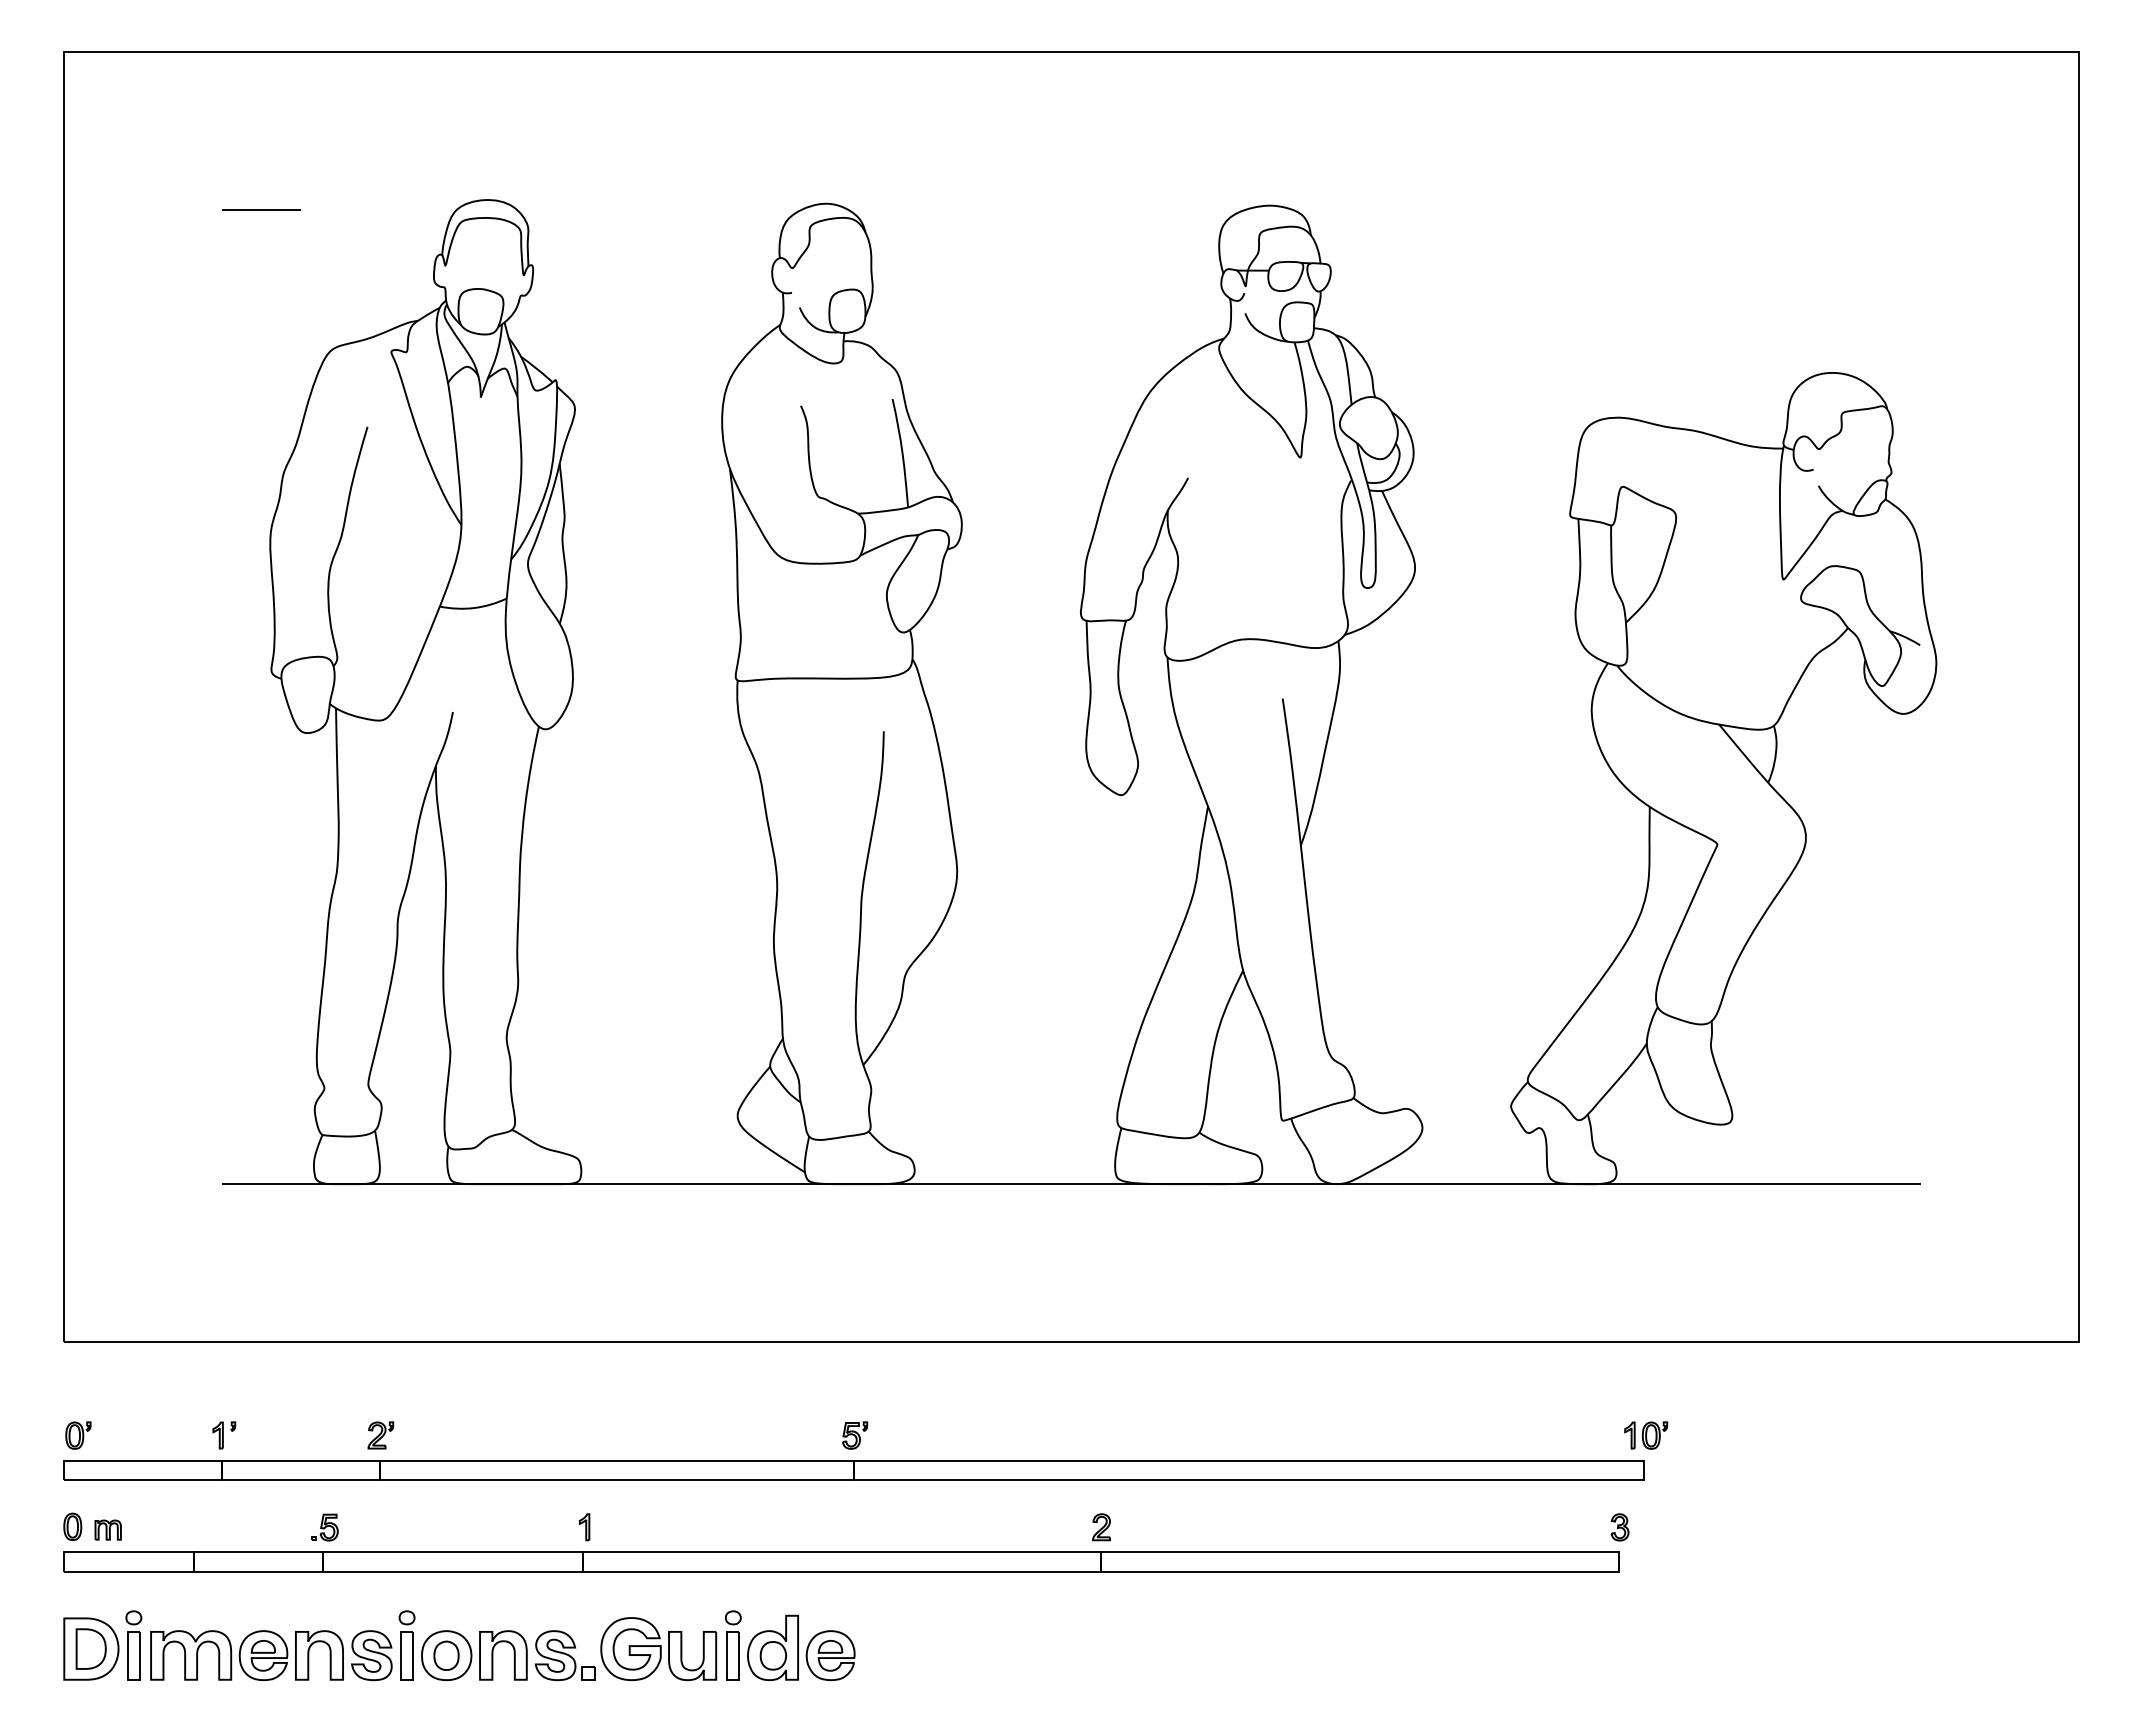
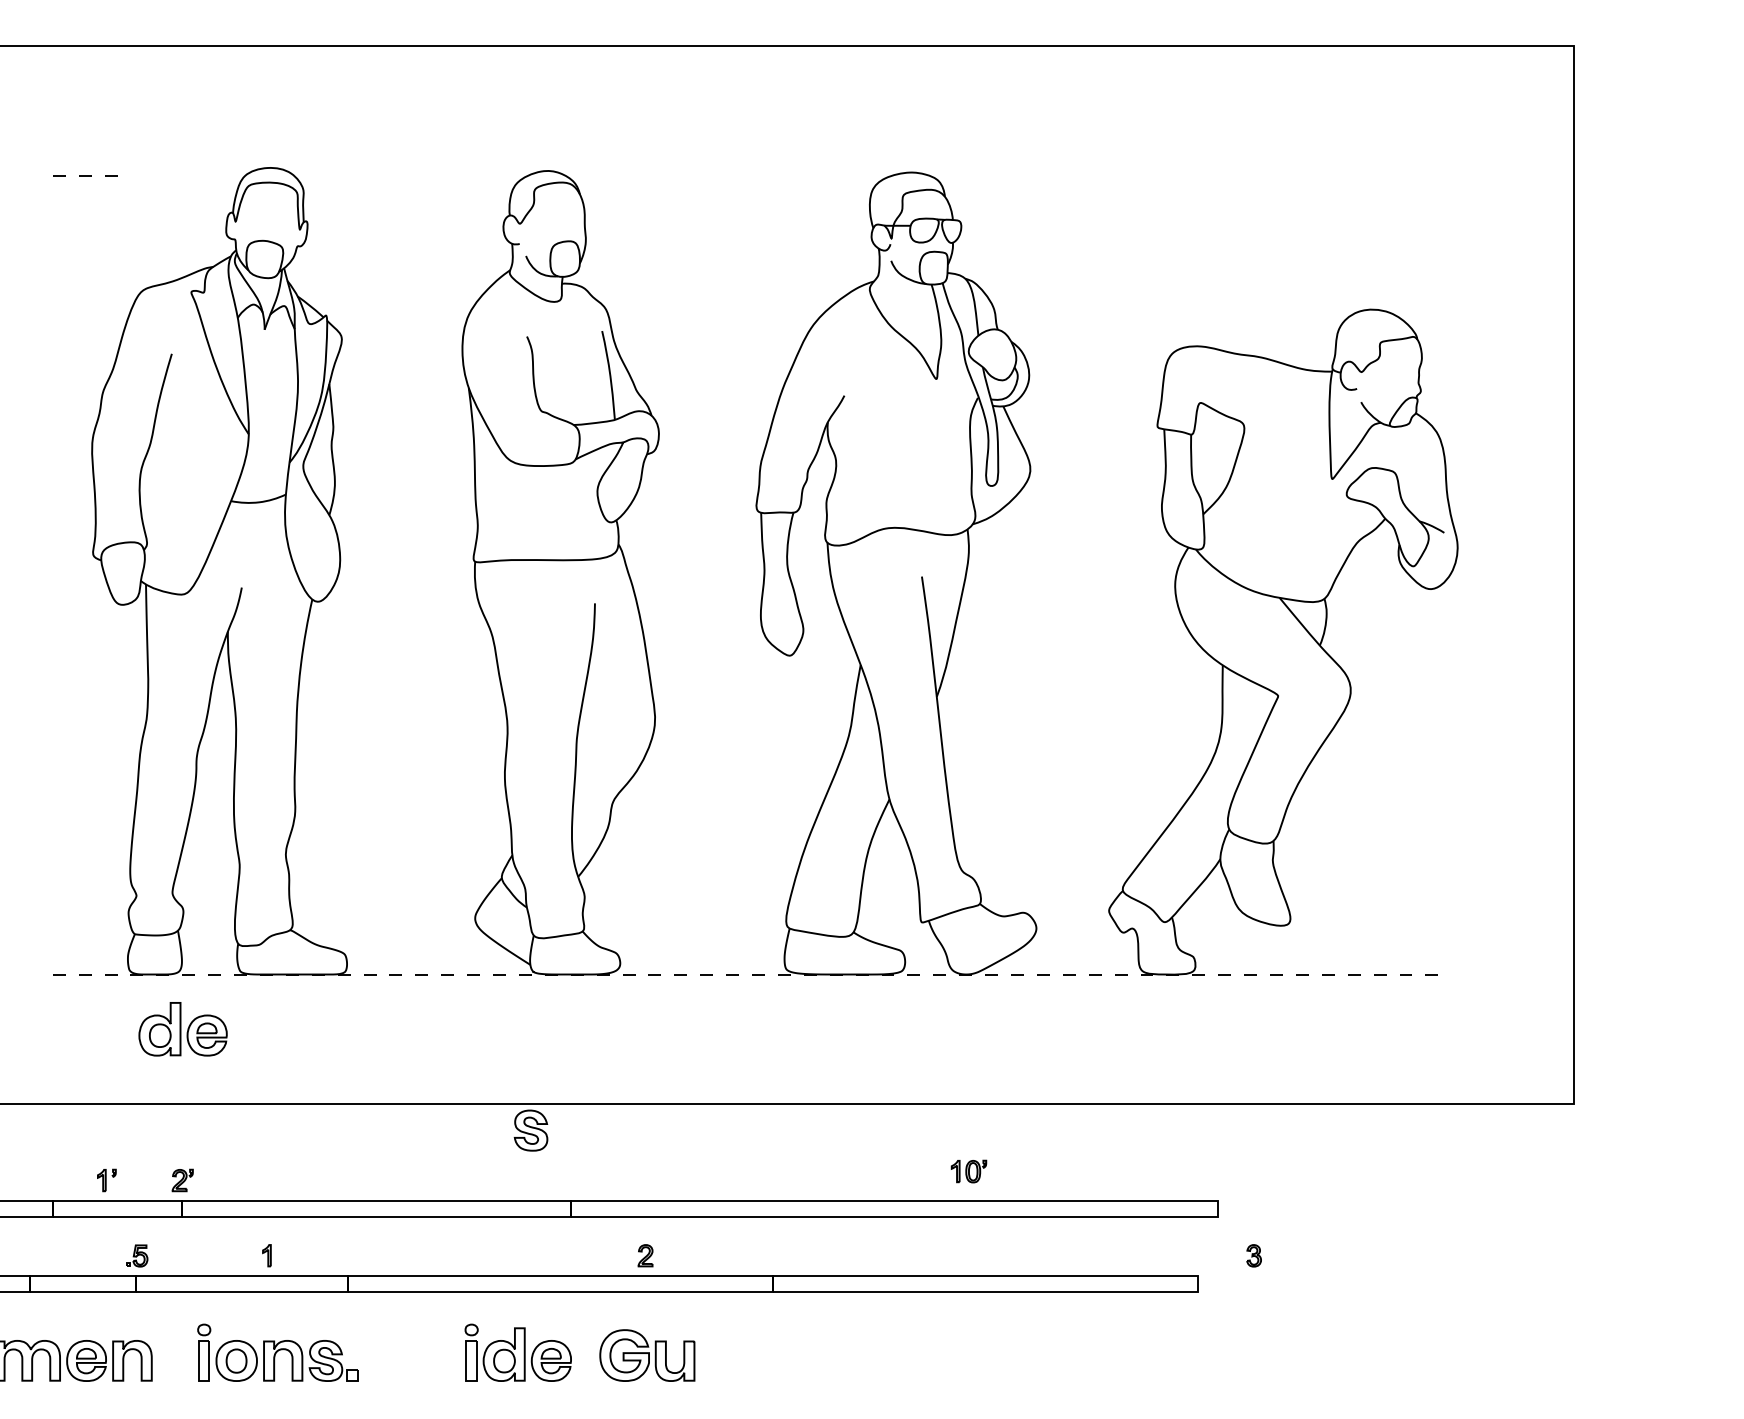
line: (262, 209) -> (85, 175), solid -> dashed
line: (1071, 1184) -> (748, 974), solid -> dashed
part: (381, 1250) -> (183, 1028), added
part: (224, 1435) -> (107, 1180), moved
part: (855, 1435) -> (571, 1180), removed
part: (1646, 1435) -> (969, 1171), moved
part: (584, 1527) -> (266, 1255), moved
part: (1101, 1527) -> (645, 1255), moved
part: (1619, 1527) -> (1253, 1255), moved
part: (658, 1648) -> (647, 1355), moved
part: (371, 1655) -> (530, 1130), moved

